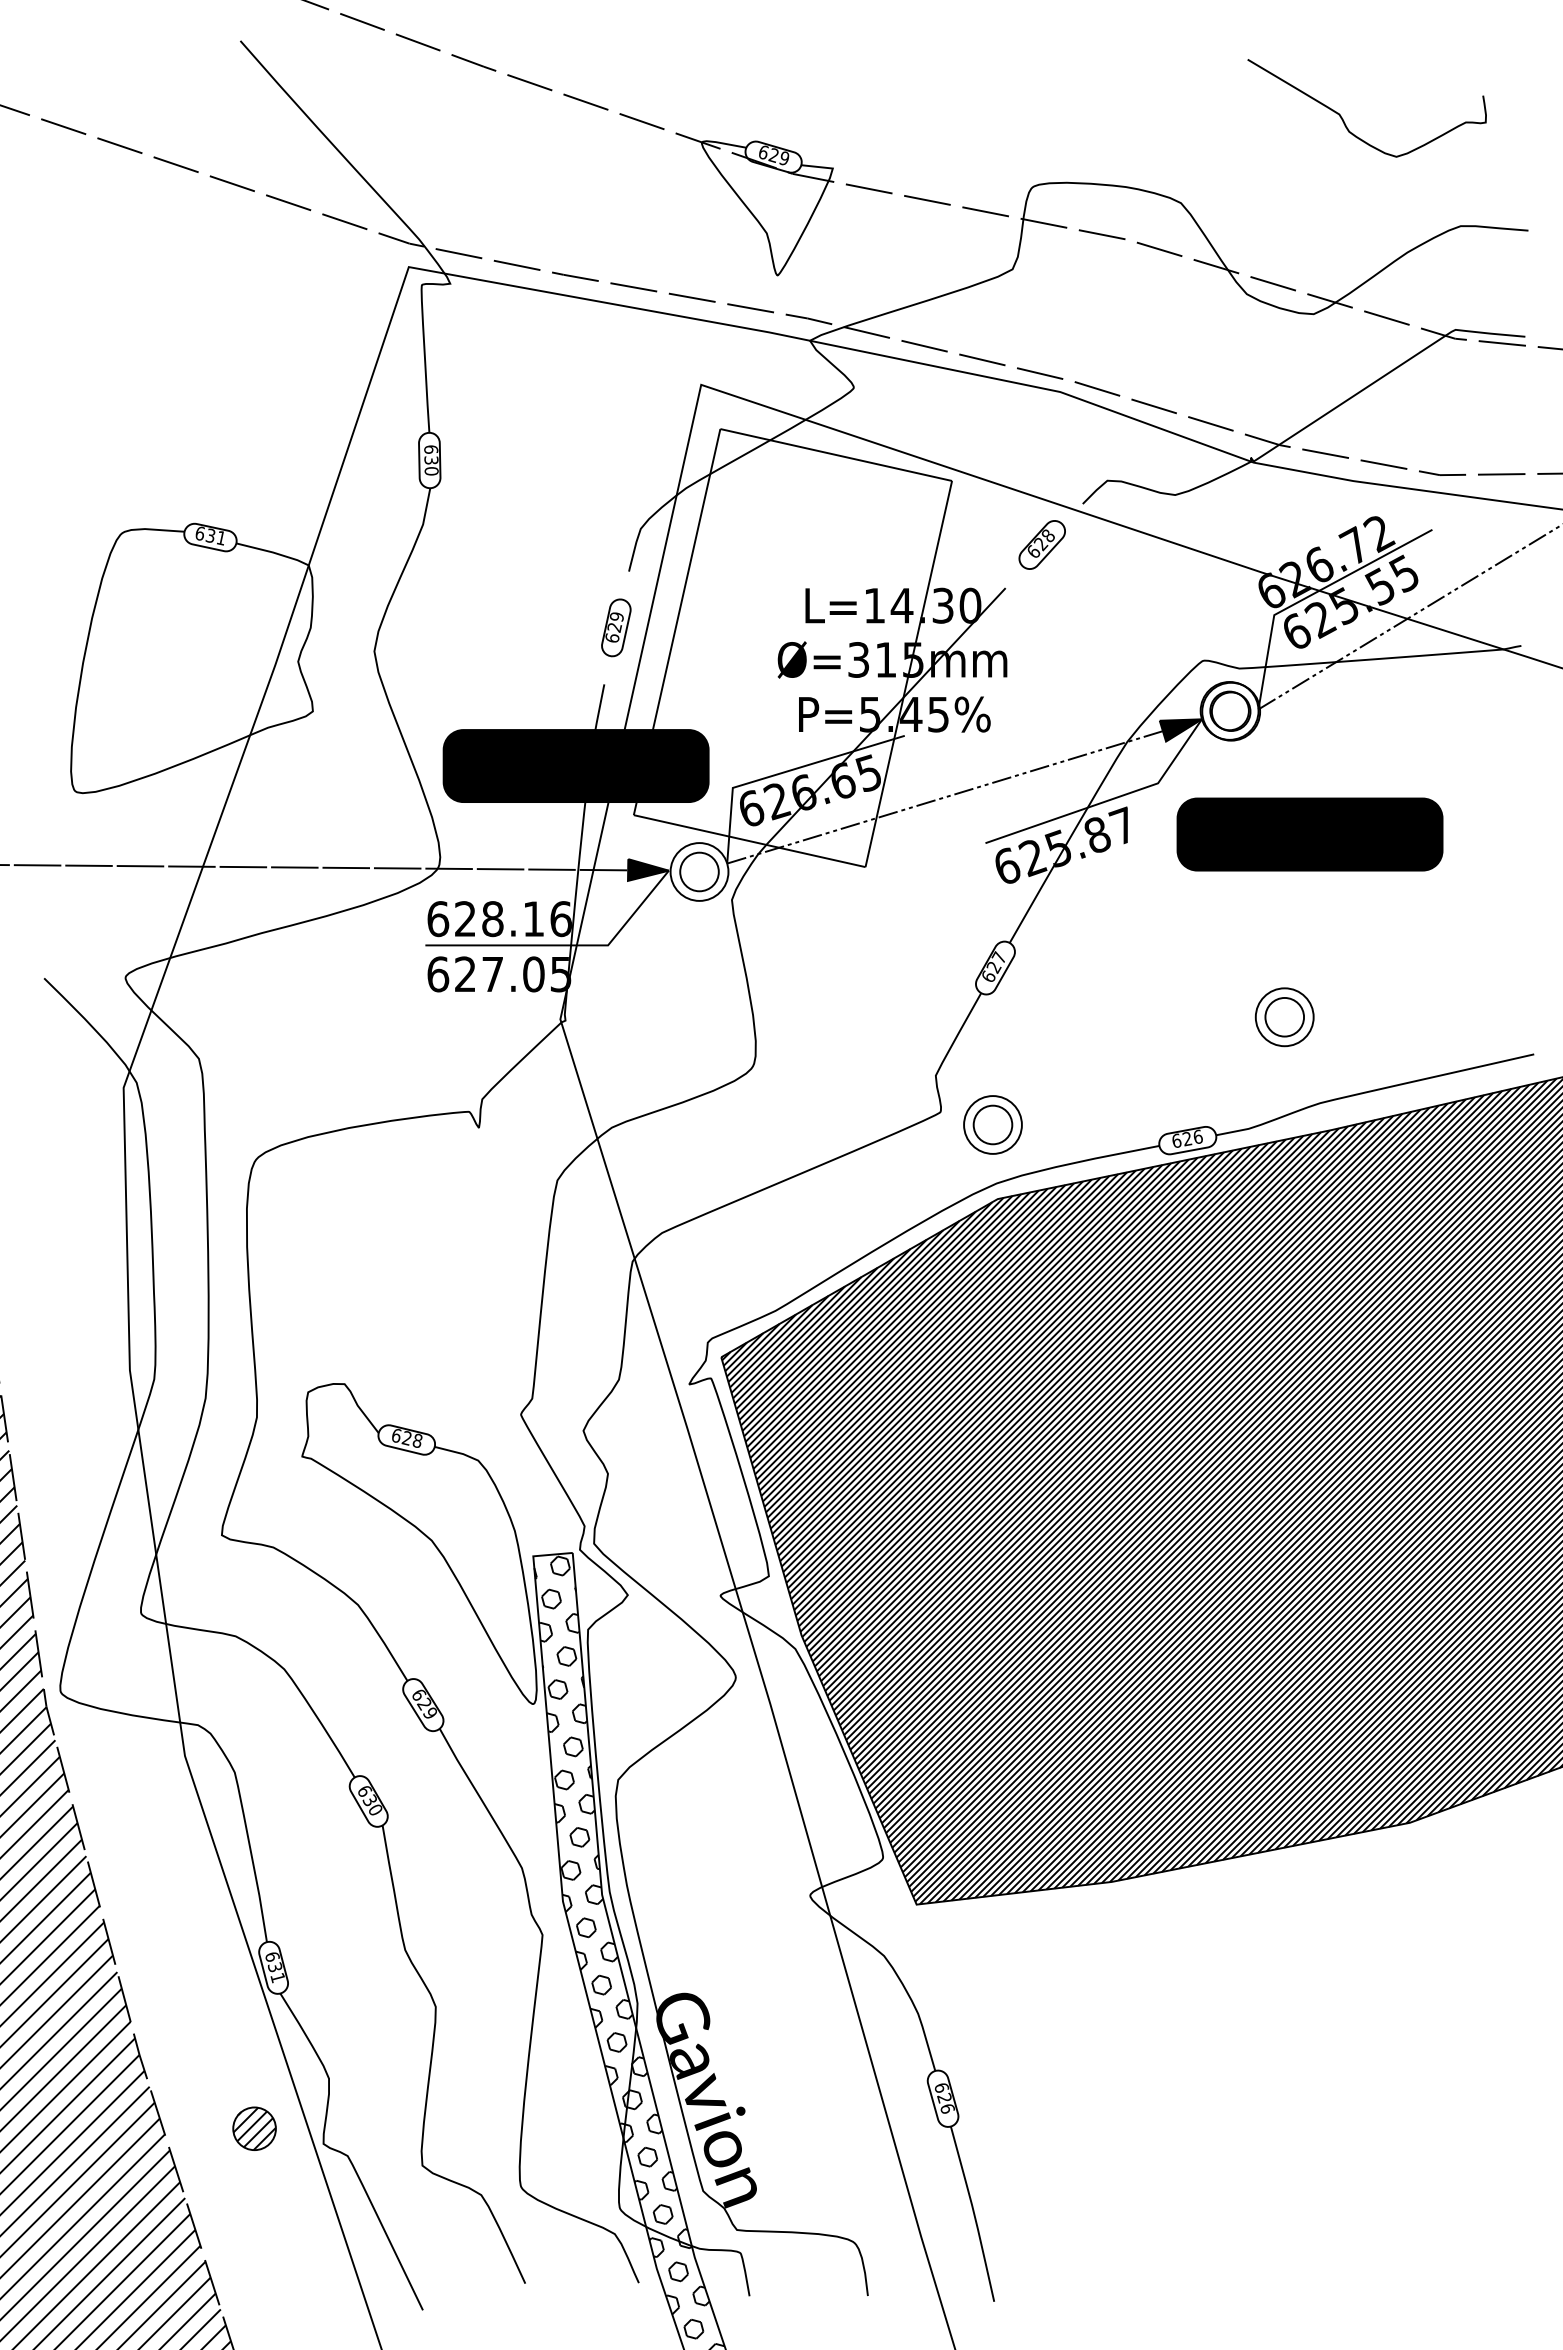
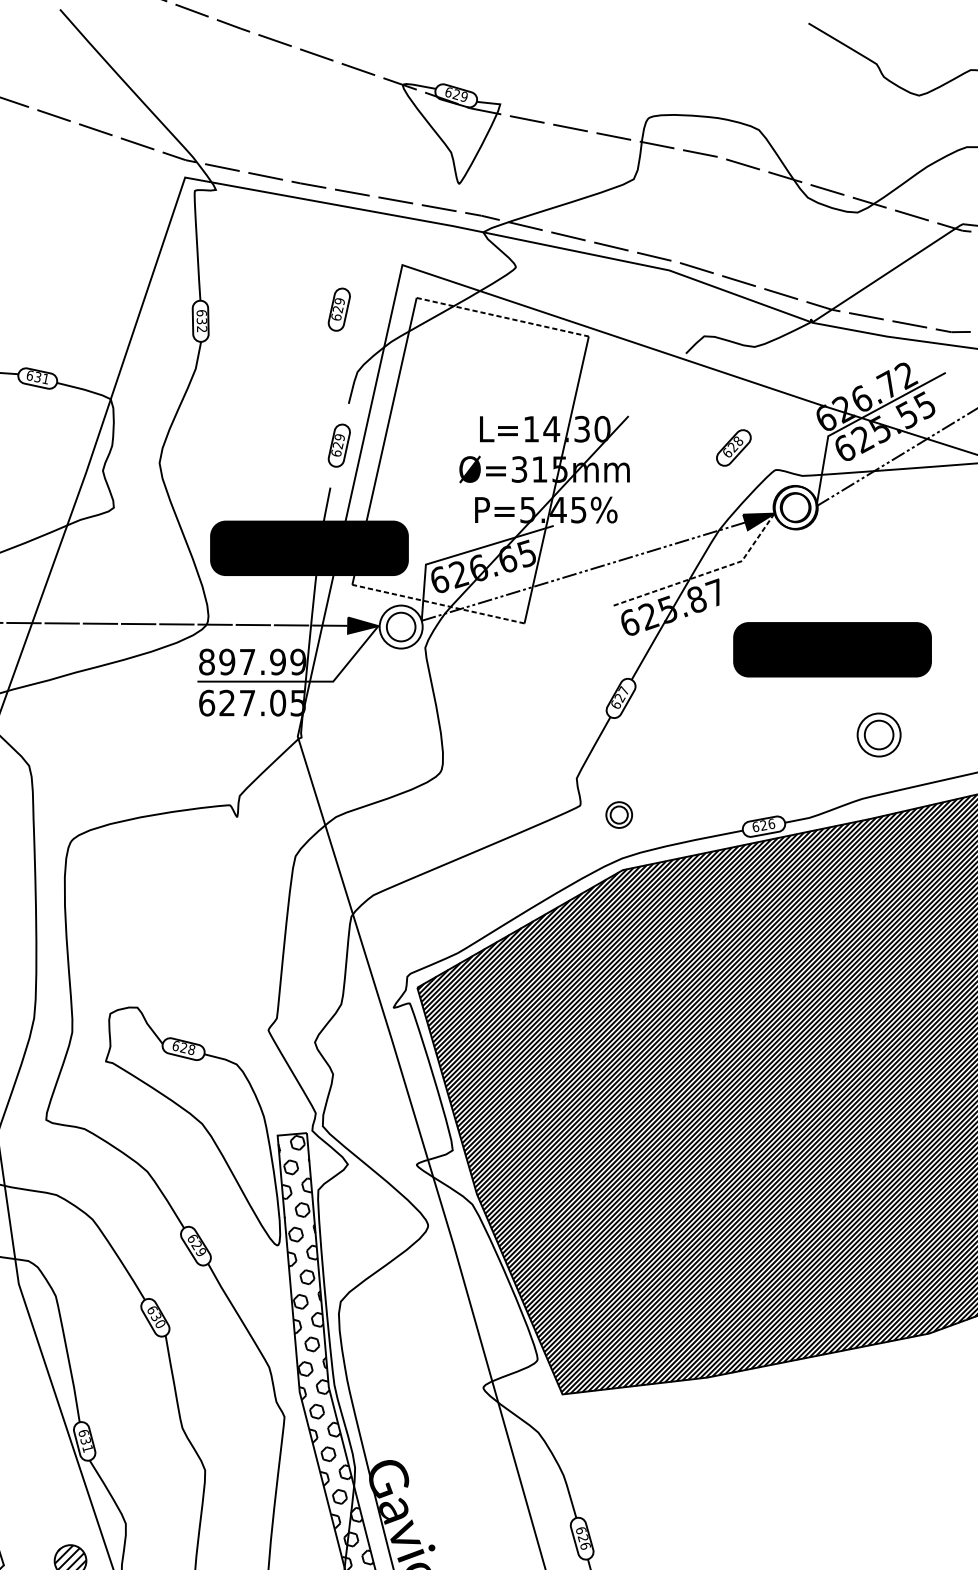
part: (616, 444) -> (339, 309), added
line: (836, 455) -> (502, 317), solid -> dashed
text: (431, 471) -> (202, 329), 630 -> 632
part: (1041, 544) -> (733, 447), moved
line: (1109, 800) -> (705, 573), solid -> dashed
part: (1309, 834) -> (832, 649), moved
line: (749, 841) -> (438, 604), solid -> dashed
text: (499, 919) -> (252, 662), 628.16 -> 897.99
part: (1284, 1017) -> (878, 735), moved
part: (992, 1124) -> (618, 814), size x0.6

